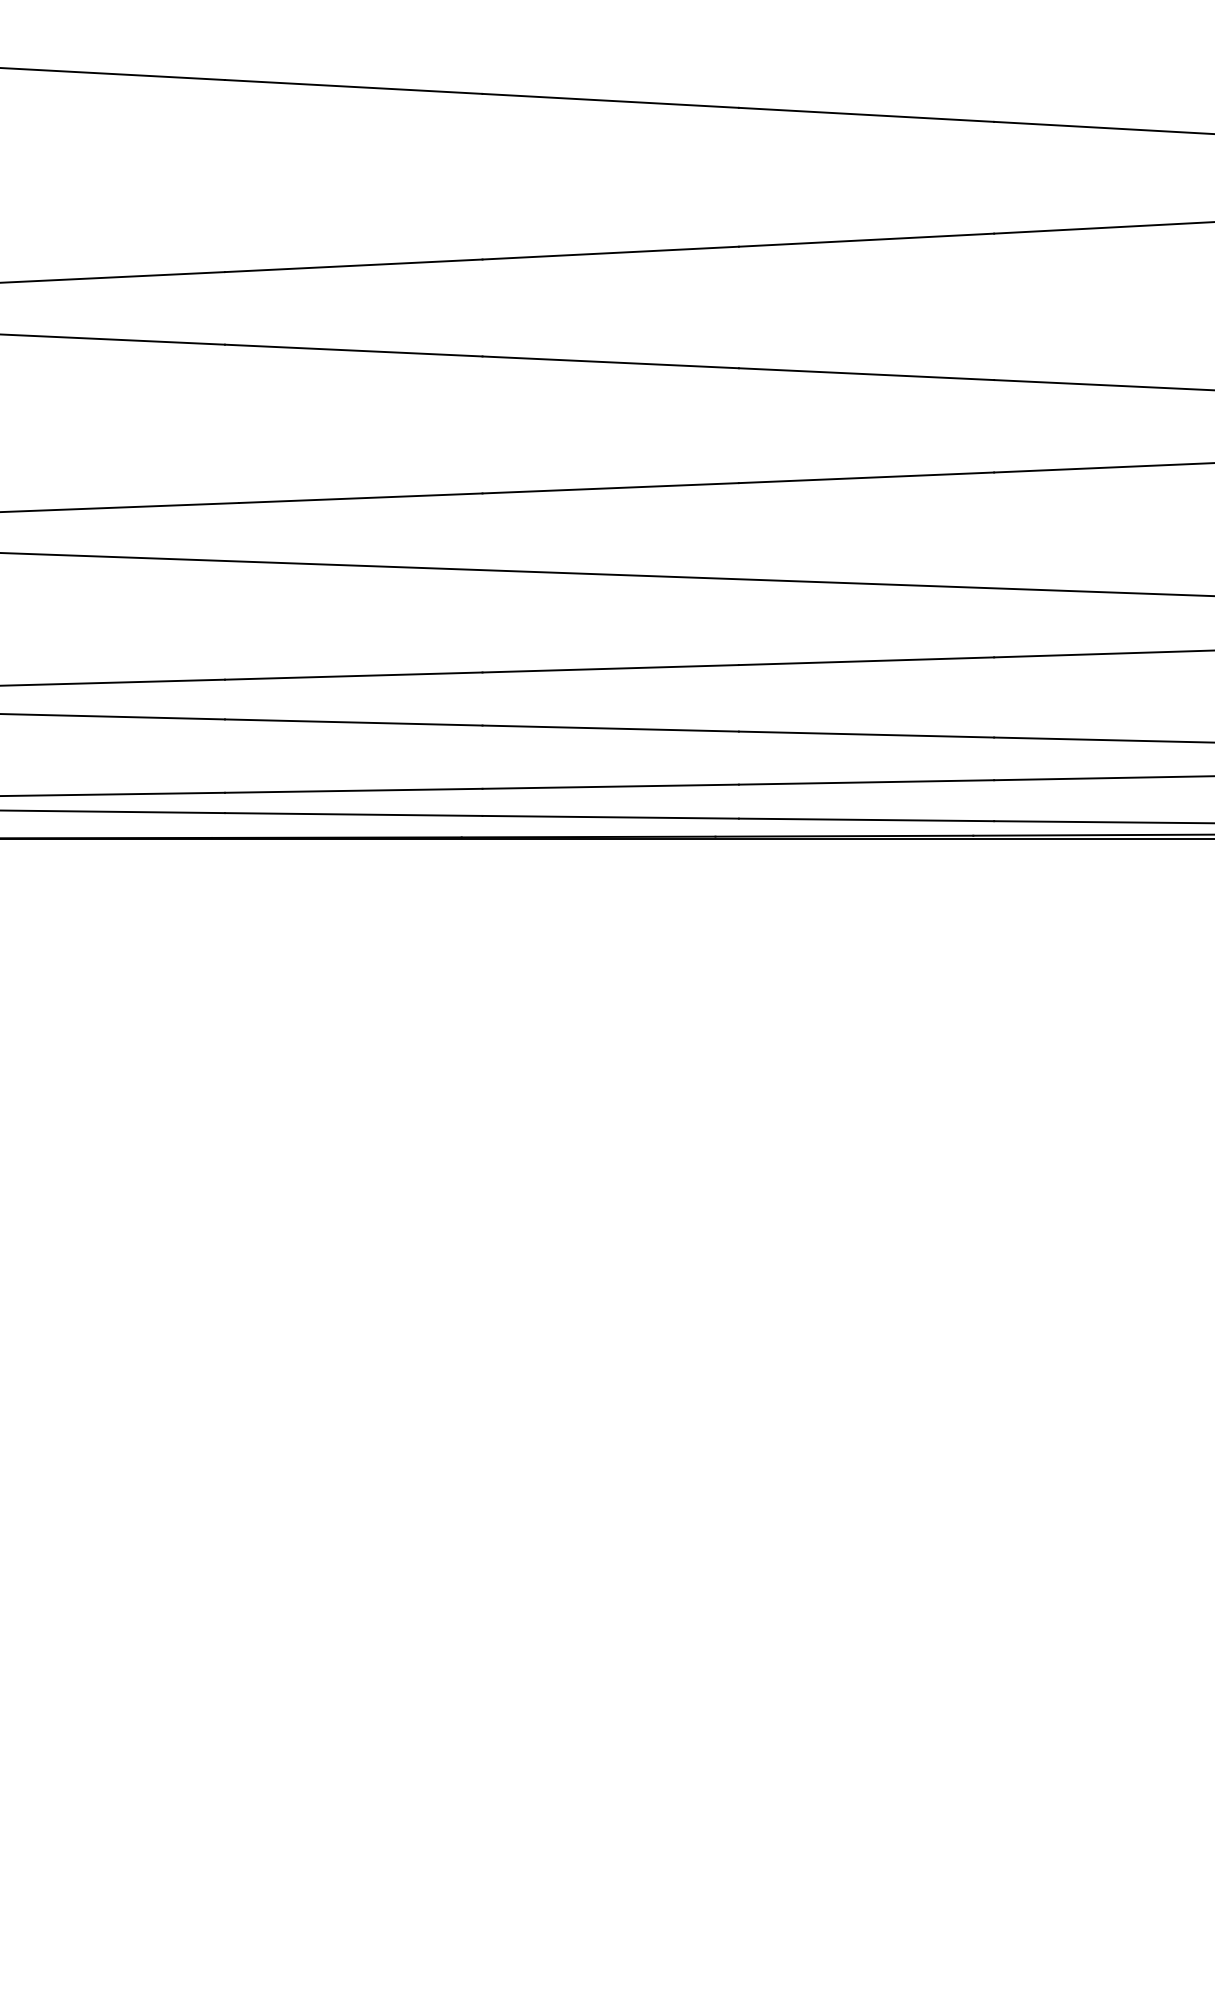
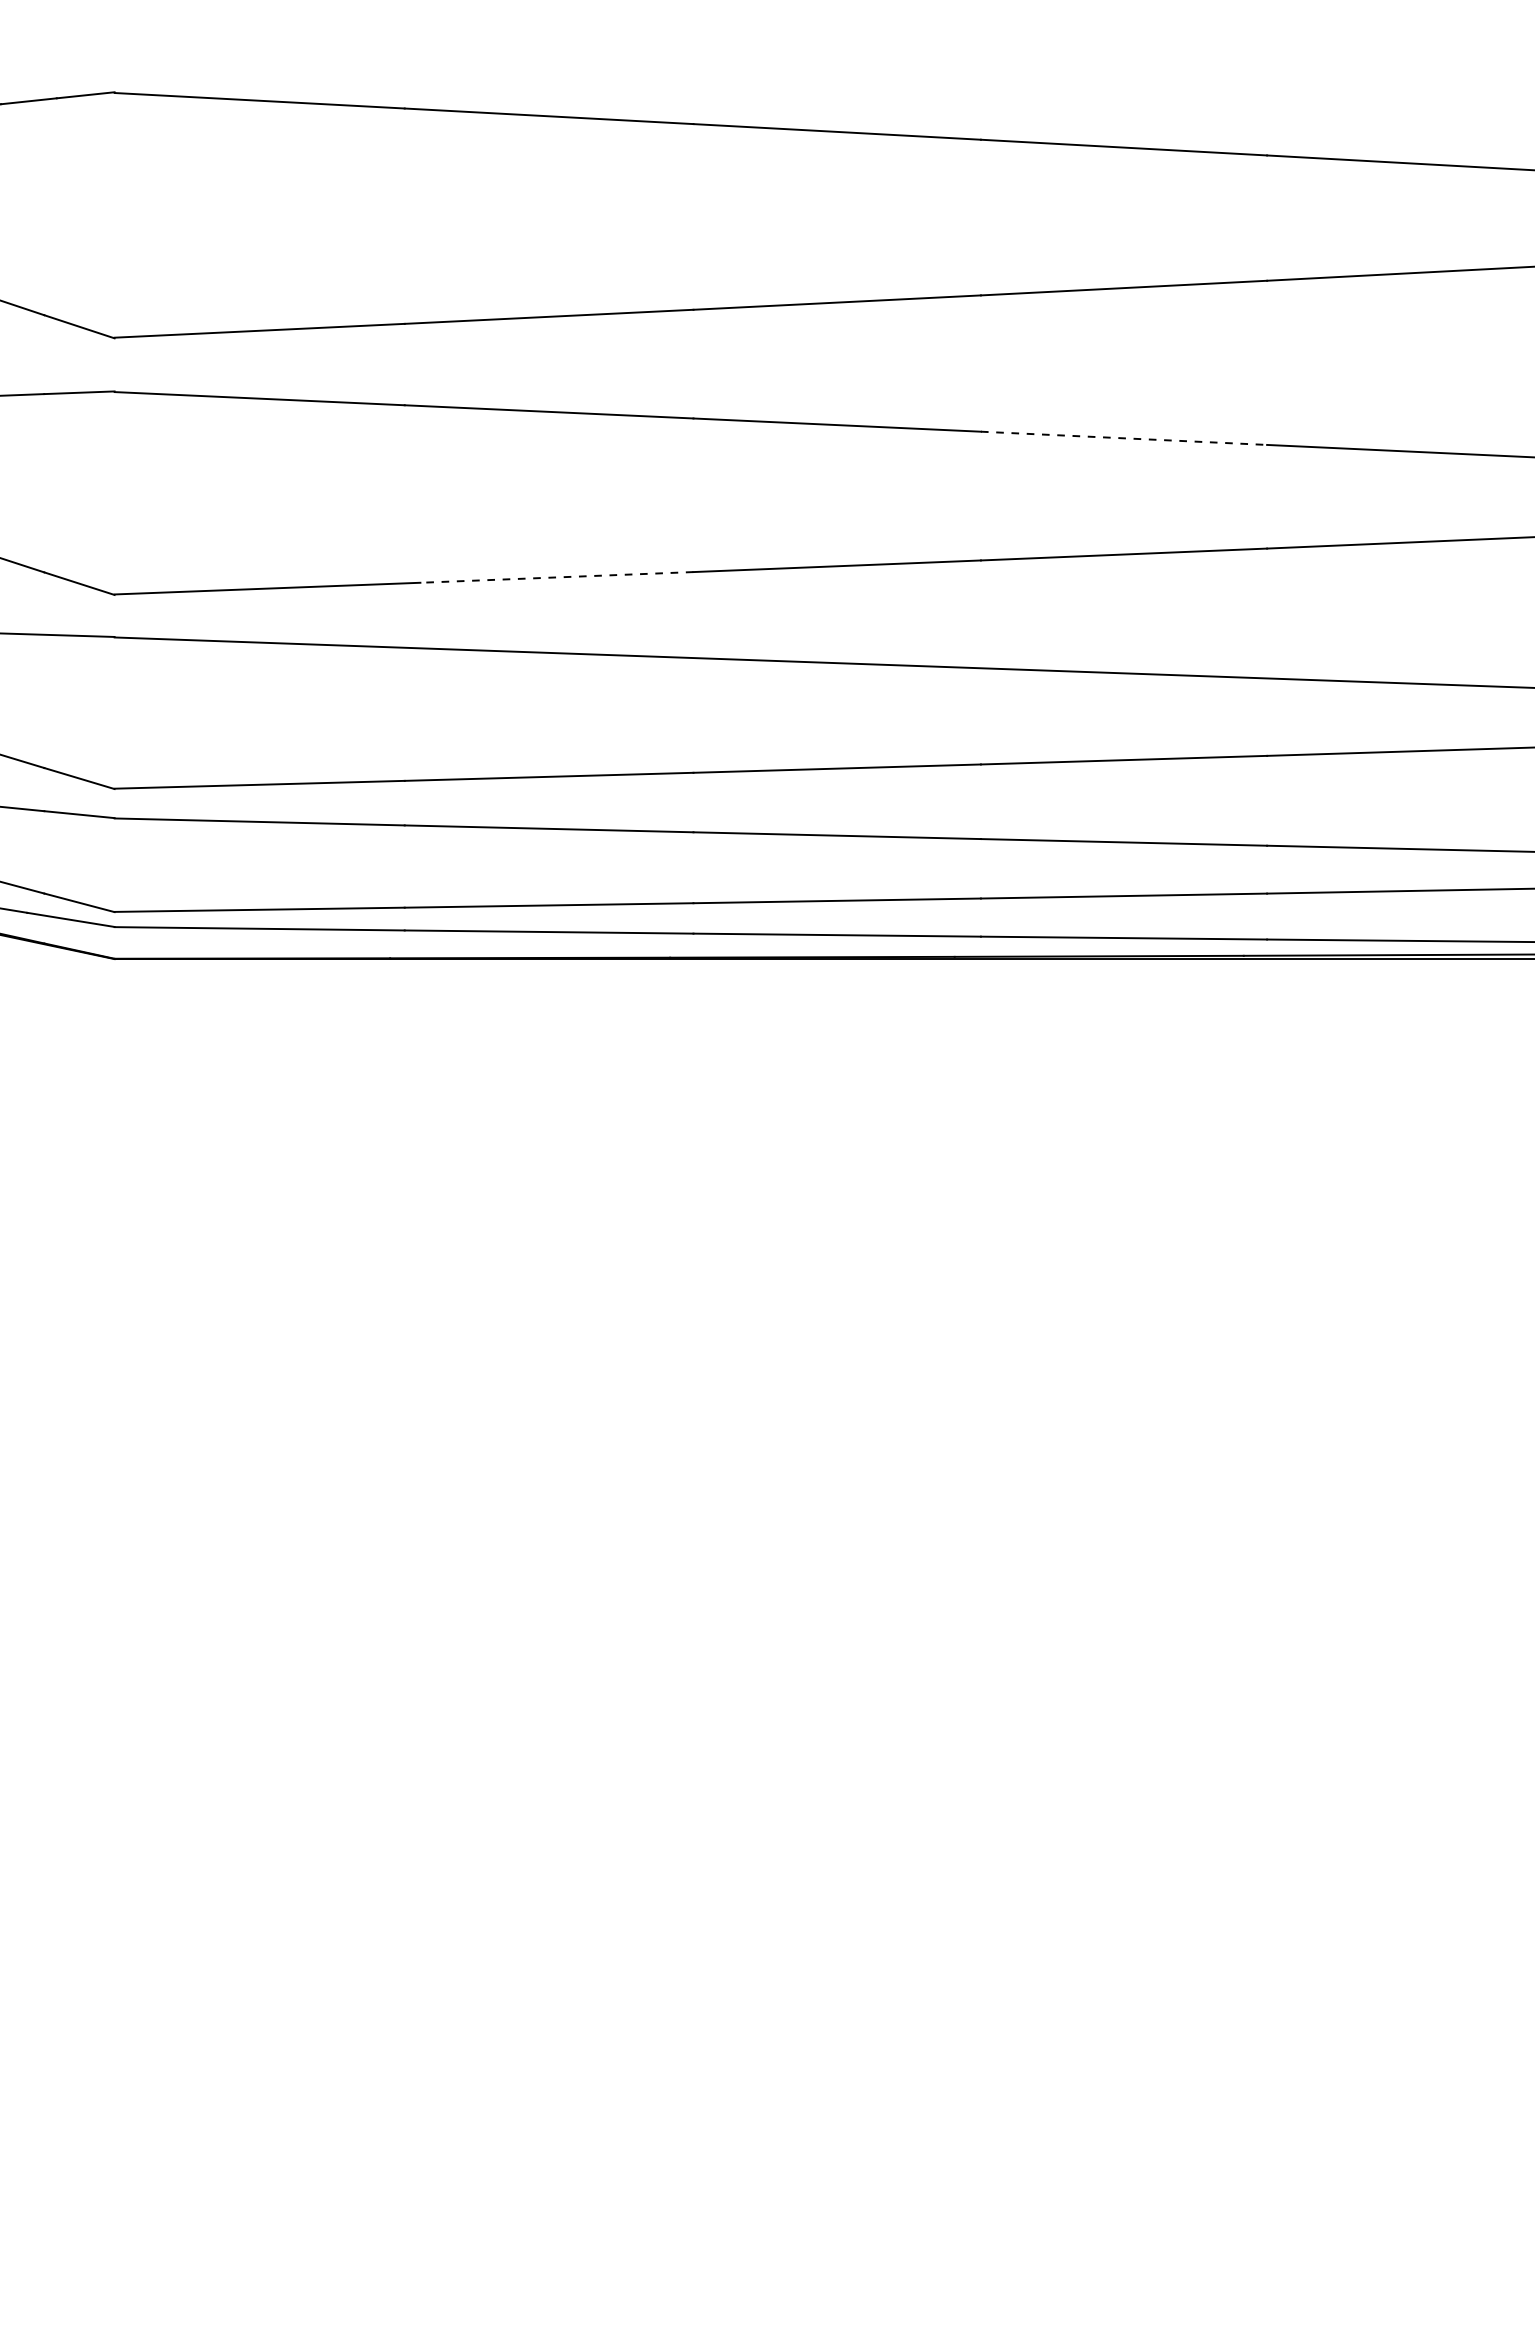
line: (866, 374) -> (1124, 438), solid -> dashed
line: (360, 498) -> (556, 577), solid -> dashed

